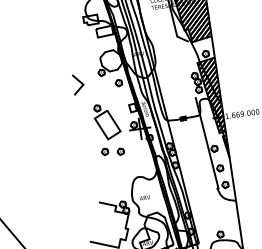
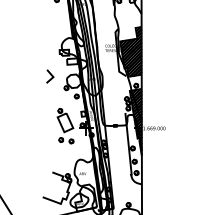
line: (78, 82) -> (50, 75), moved

